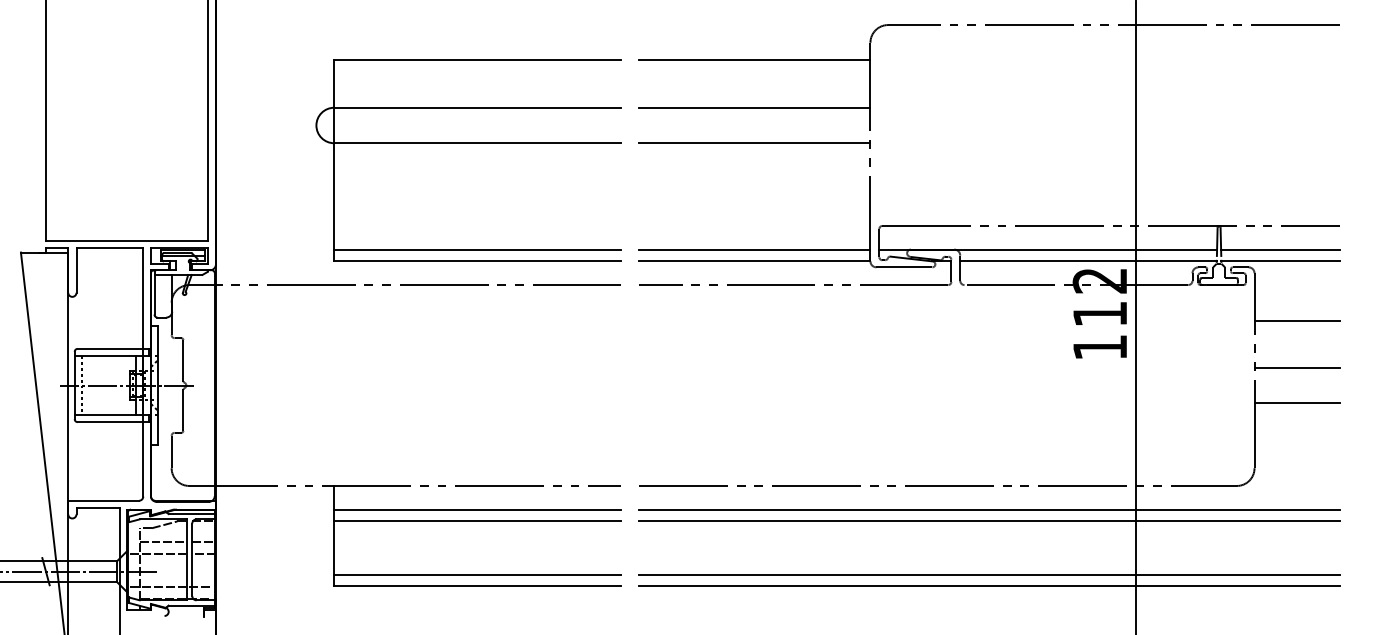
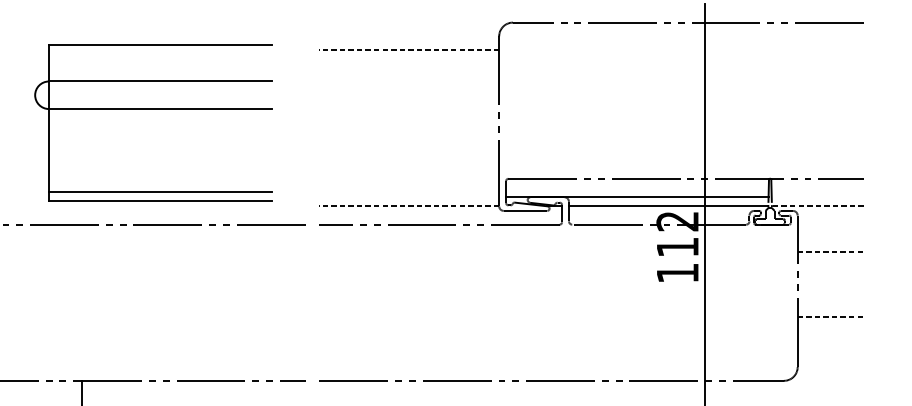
line: (754, 60) -> (409, 50), solid -> dashed
line: (754, 107) -> (409, 86), removed
part: (468, 143) -> (153, 109), moved
line: (754, 143) -> (409, 114), removed
line: (754, 249) -> (409, 197), removed
line: (1280, 249) -> (817, 197), removed
line: (754, 261) -> (409, 206), solid -> dashed
line: (1280, 261) -> (817, 206), solid -> dashed
line: (1297, 320) -> (831, 252), solid -> dashed
line: (1296, 367) -> (830, 288), removed
line: (1297, 403) -> (831, 316), solid -> dashed
line: (477, 509) -> (193, 399), removed
line: (989, 509) -> (591, 399), removed

